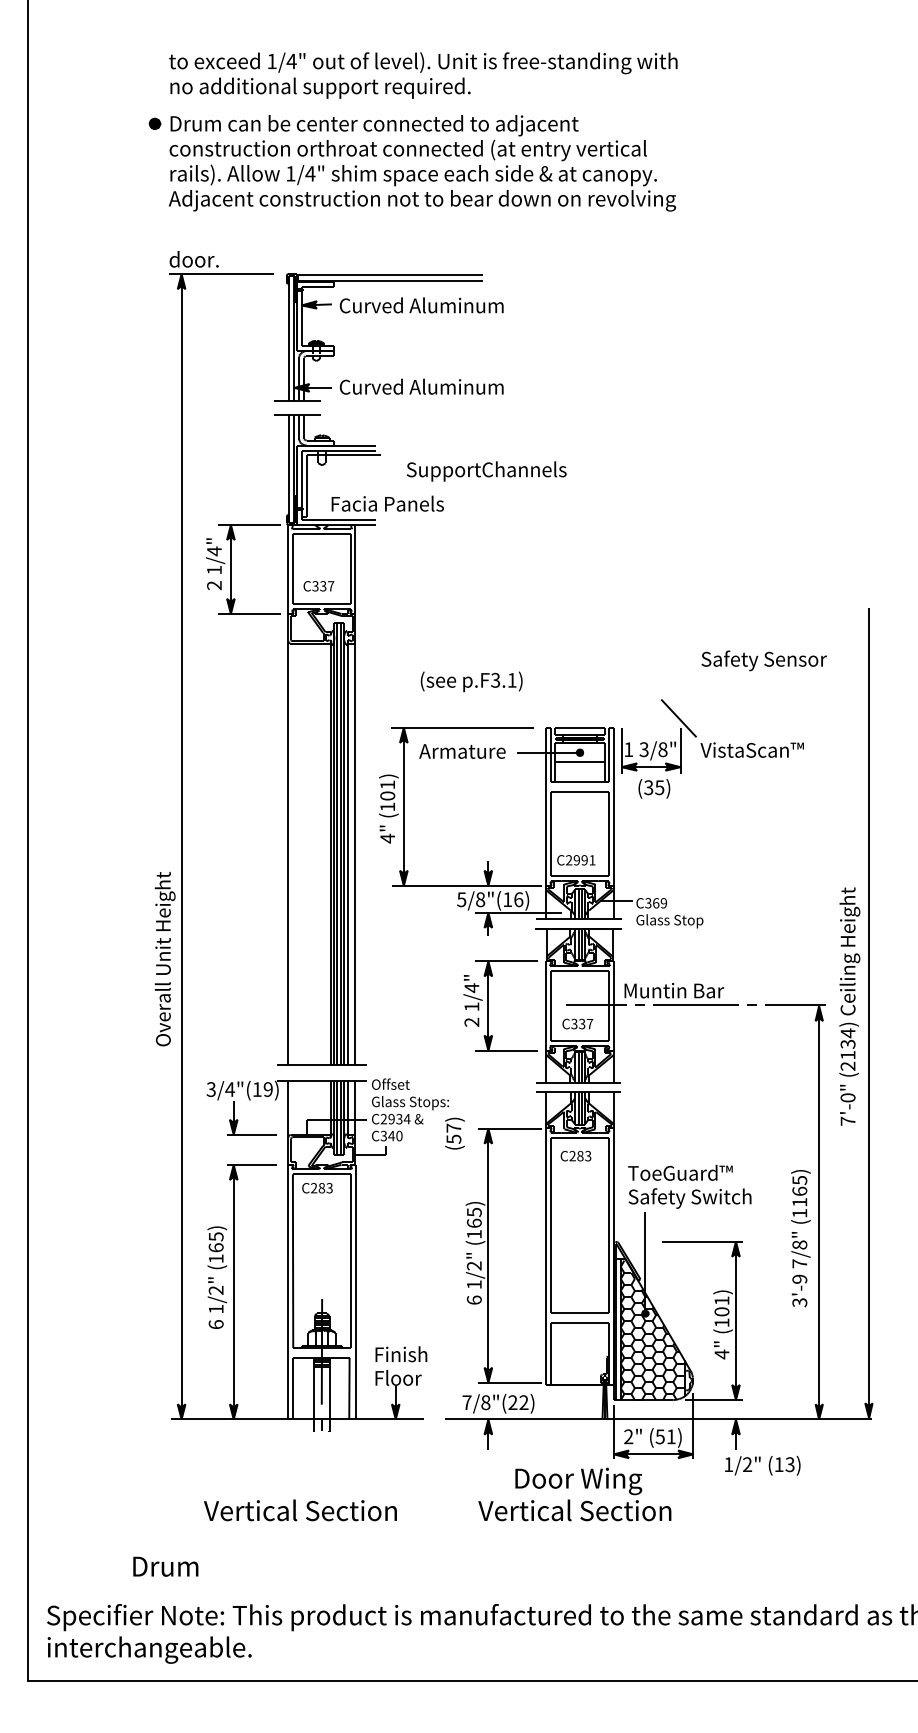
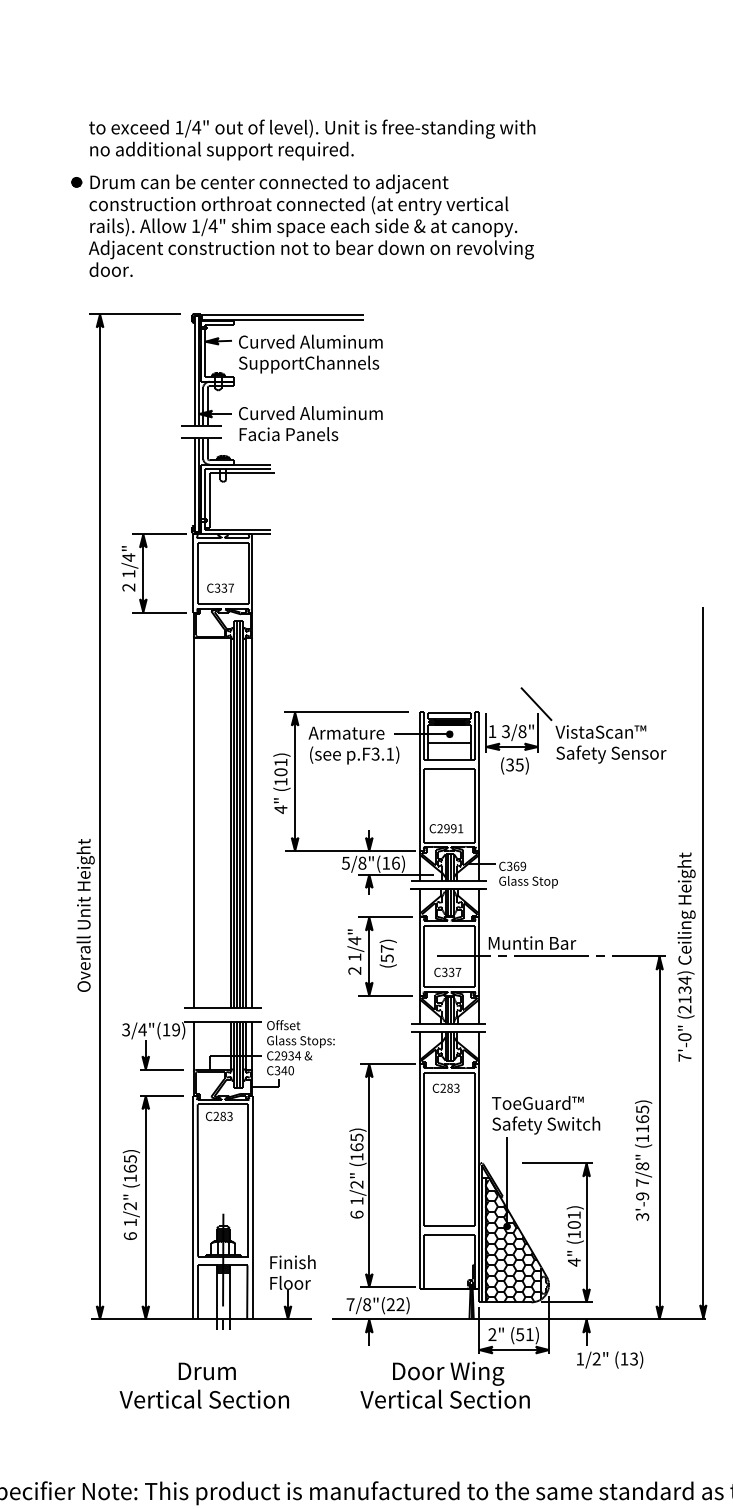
text: (193, 259) -> (110, 269), moved
text: (486, 471) -> (308, 364), moved
text: (387, 503) -> (288, 433), moved
text: (763, 660) -> (610, 754), moved
text: (471, 681) -> (354, 755), moved
text: (454, 1133) -> (387, 953), moved
text: (165, 1566) -> (207, 1371), moved

